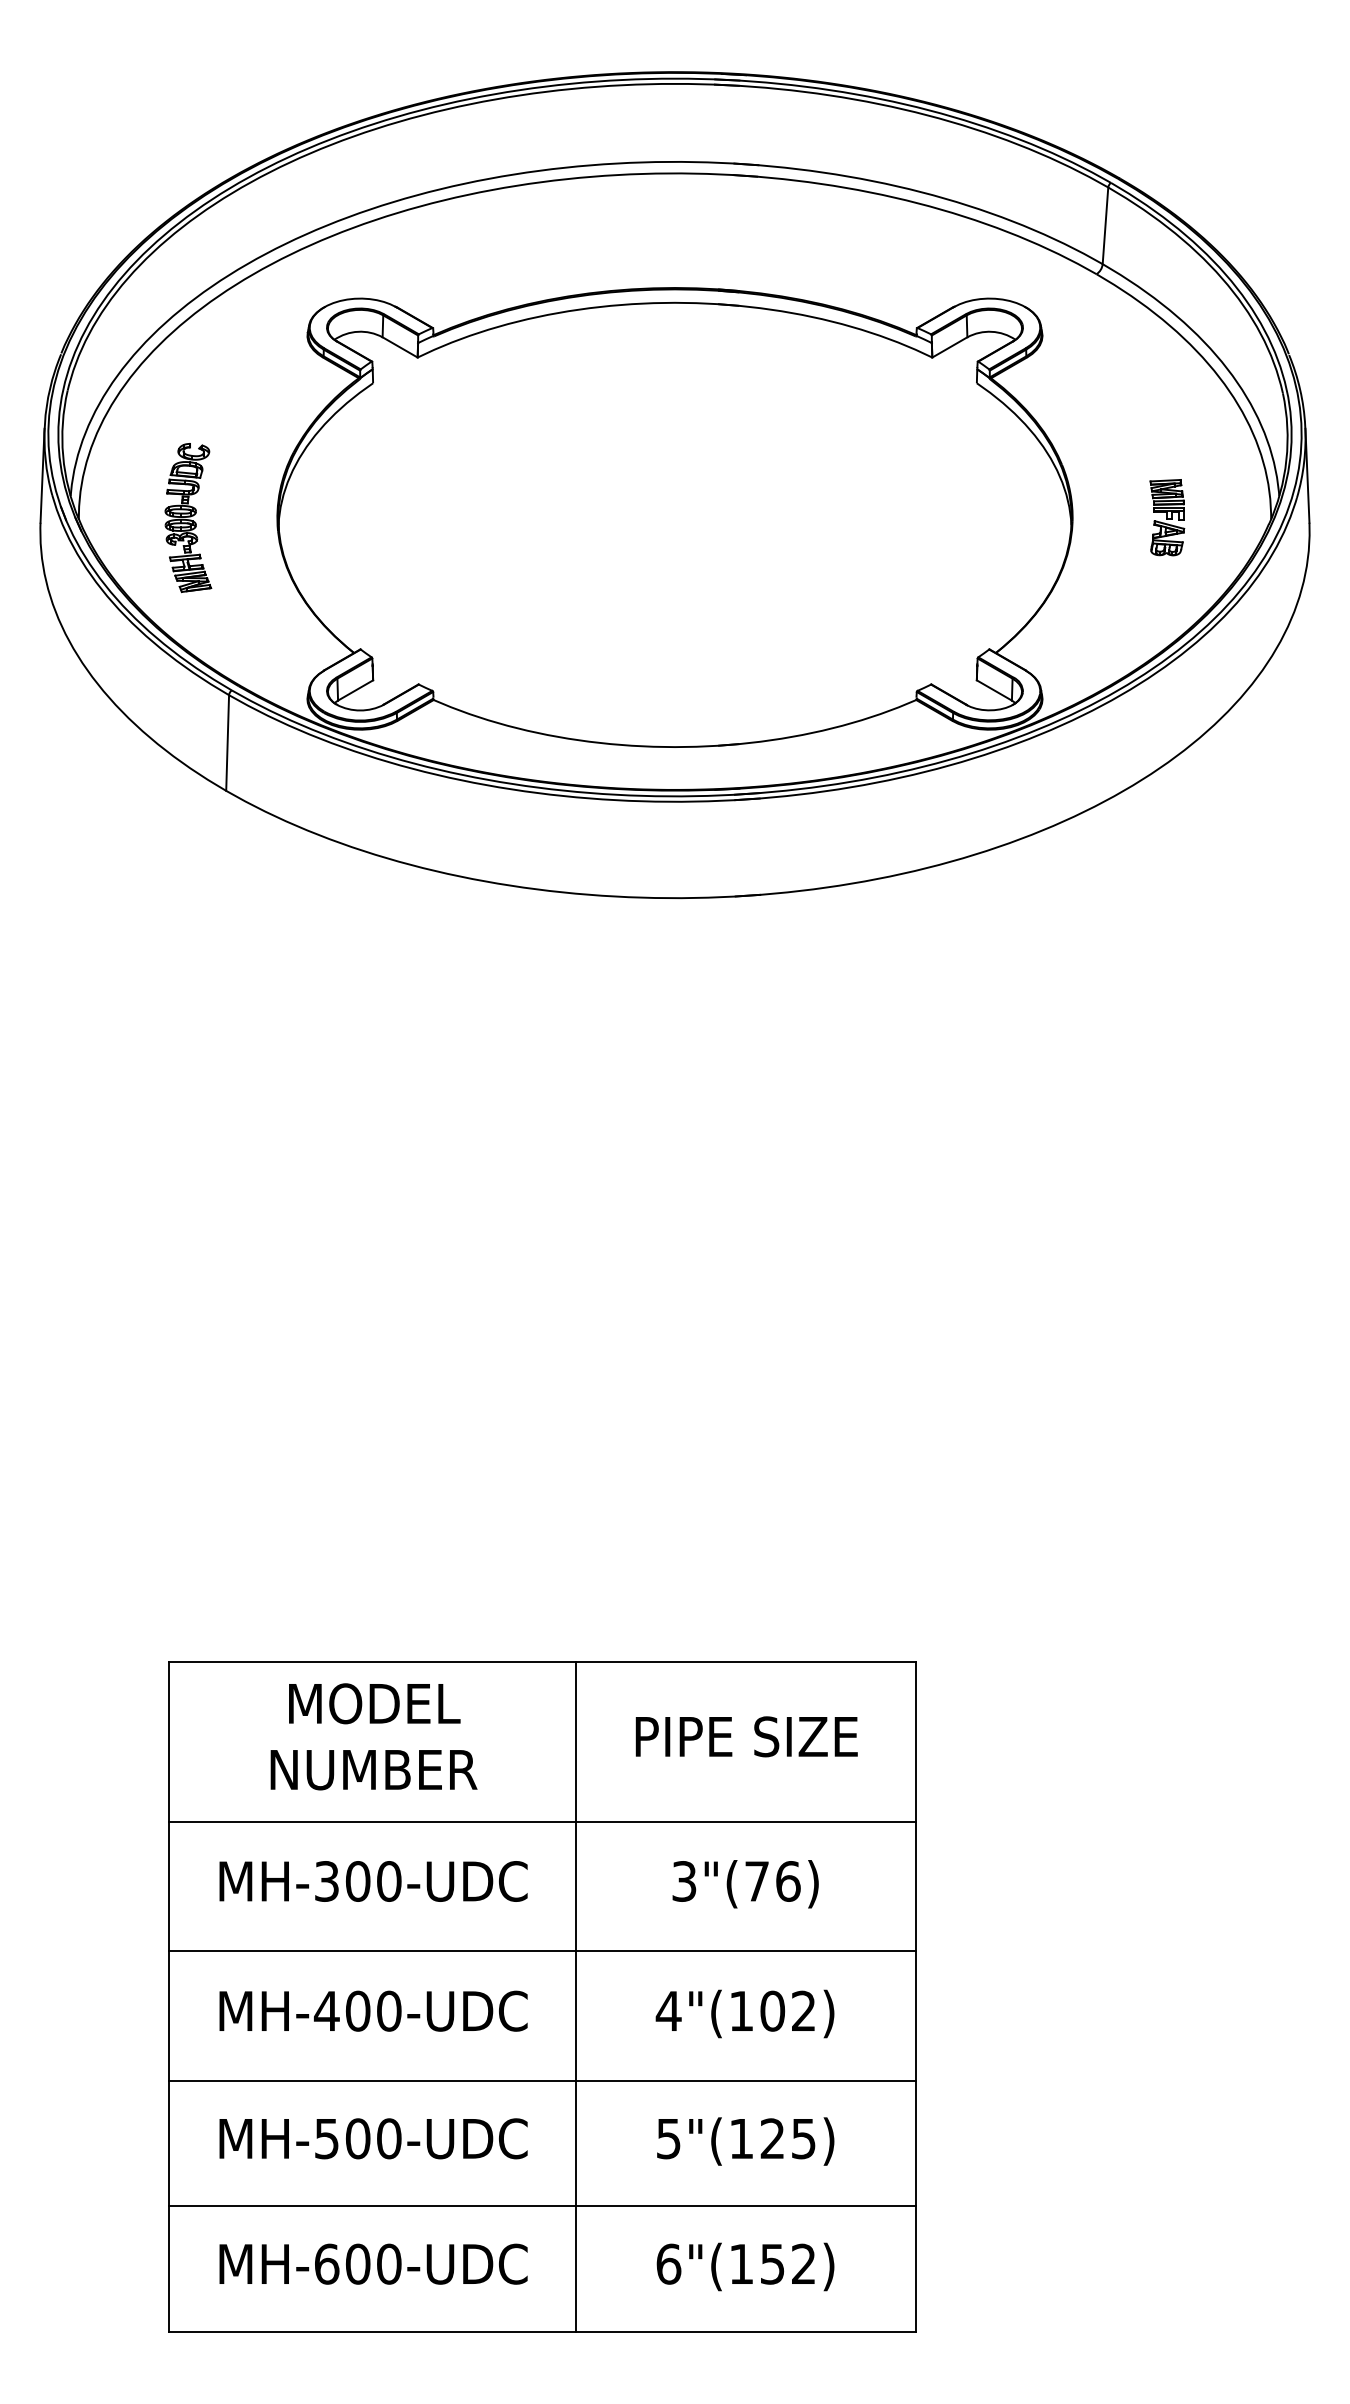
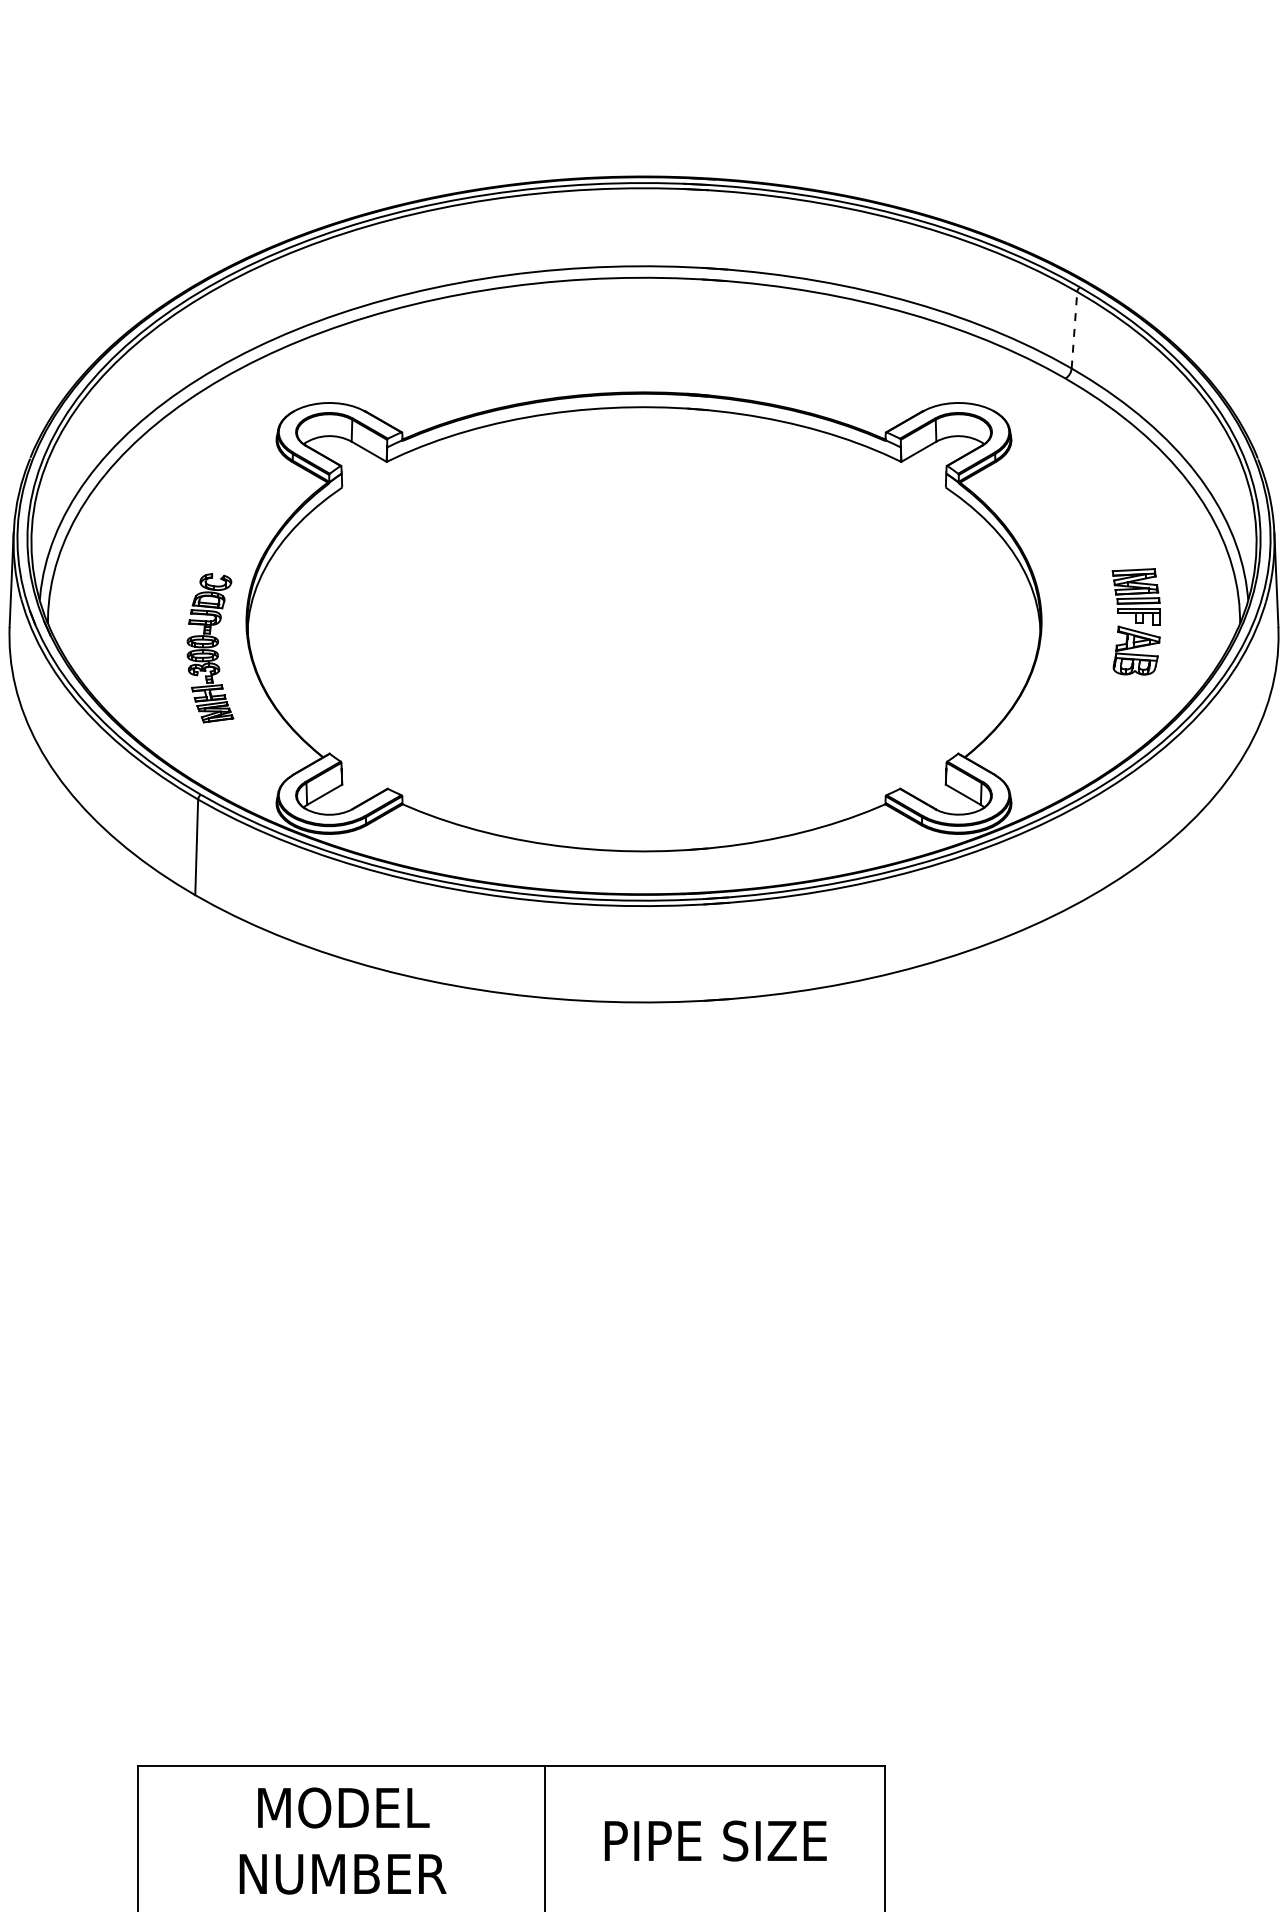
line: (1105, 225) -> (1074, 329), solid -> dashed
part: (1167, 517) -> (1136, 621), size x1.4
part: (188, 518) -> (210, 648), moved

